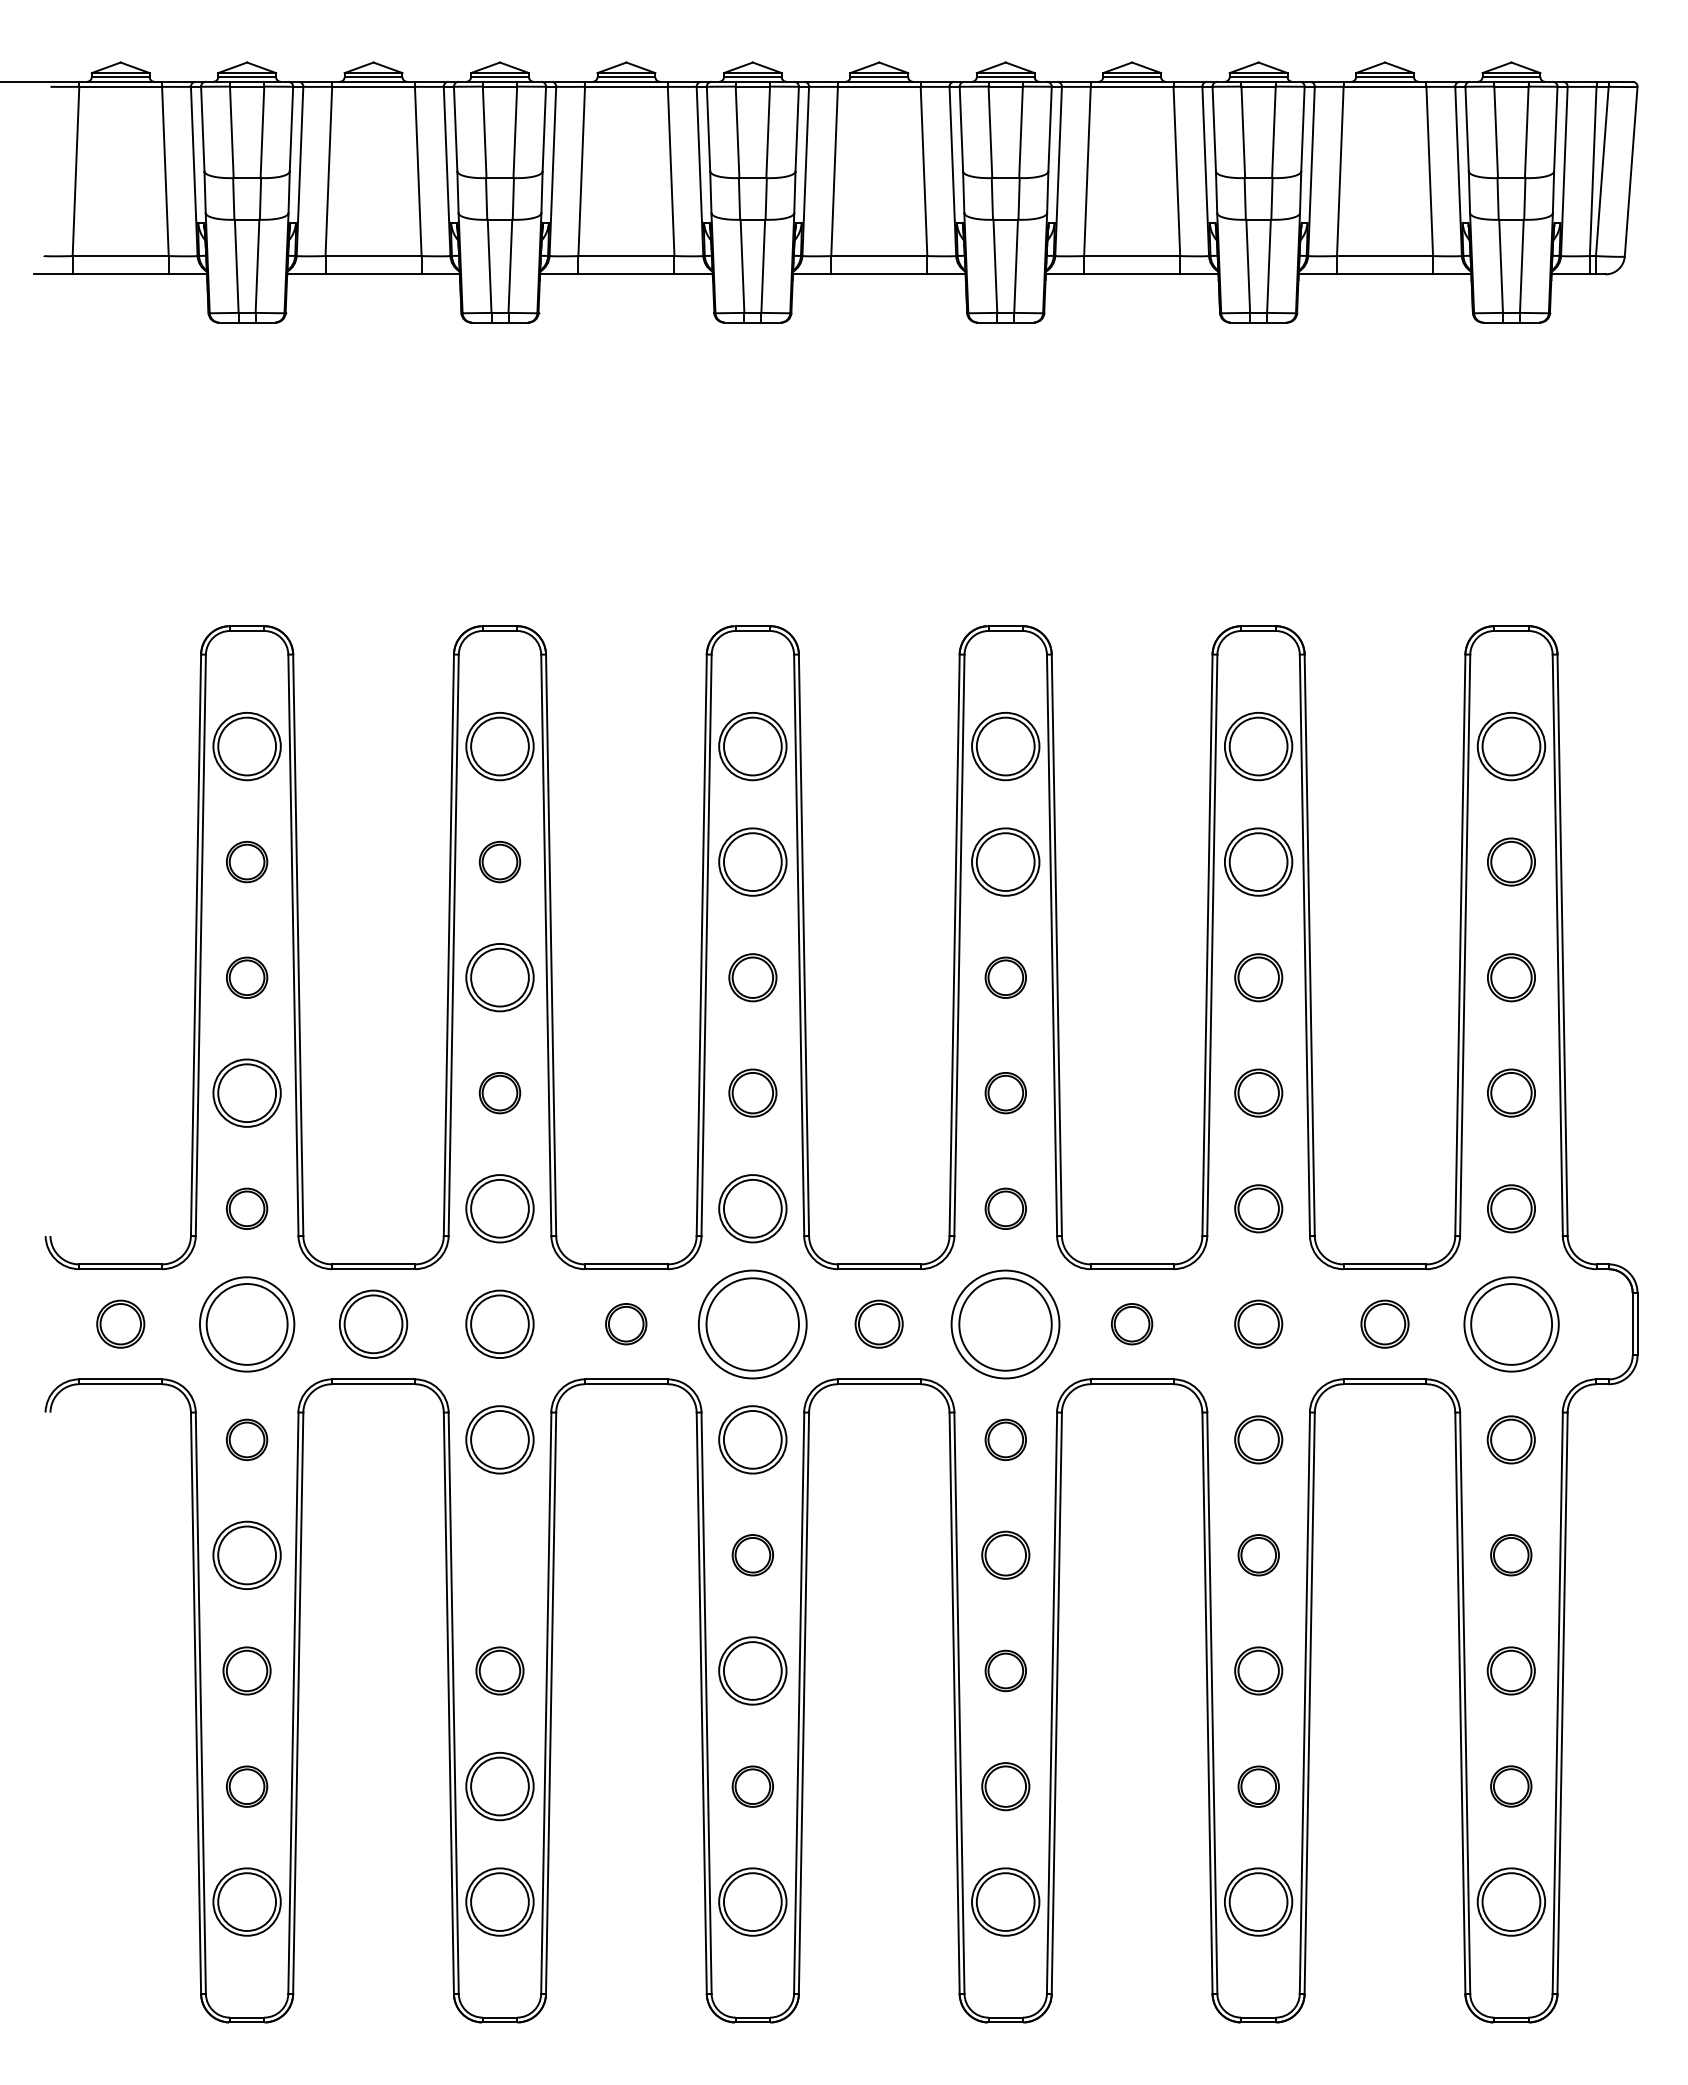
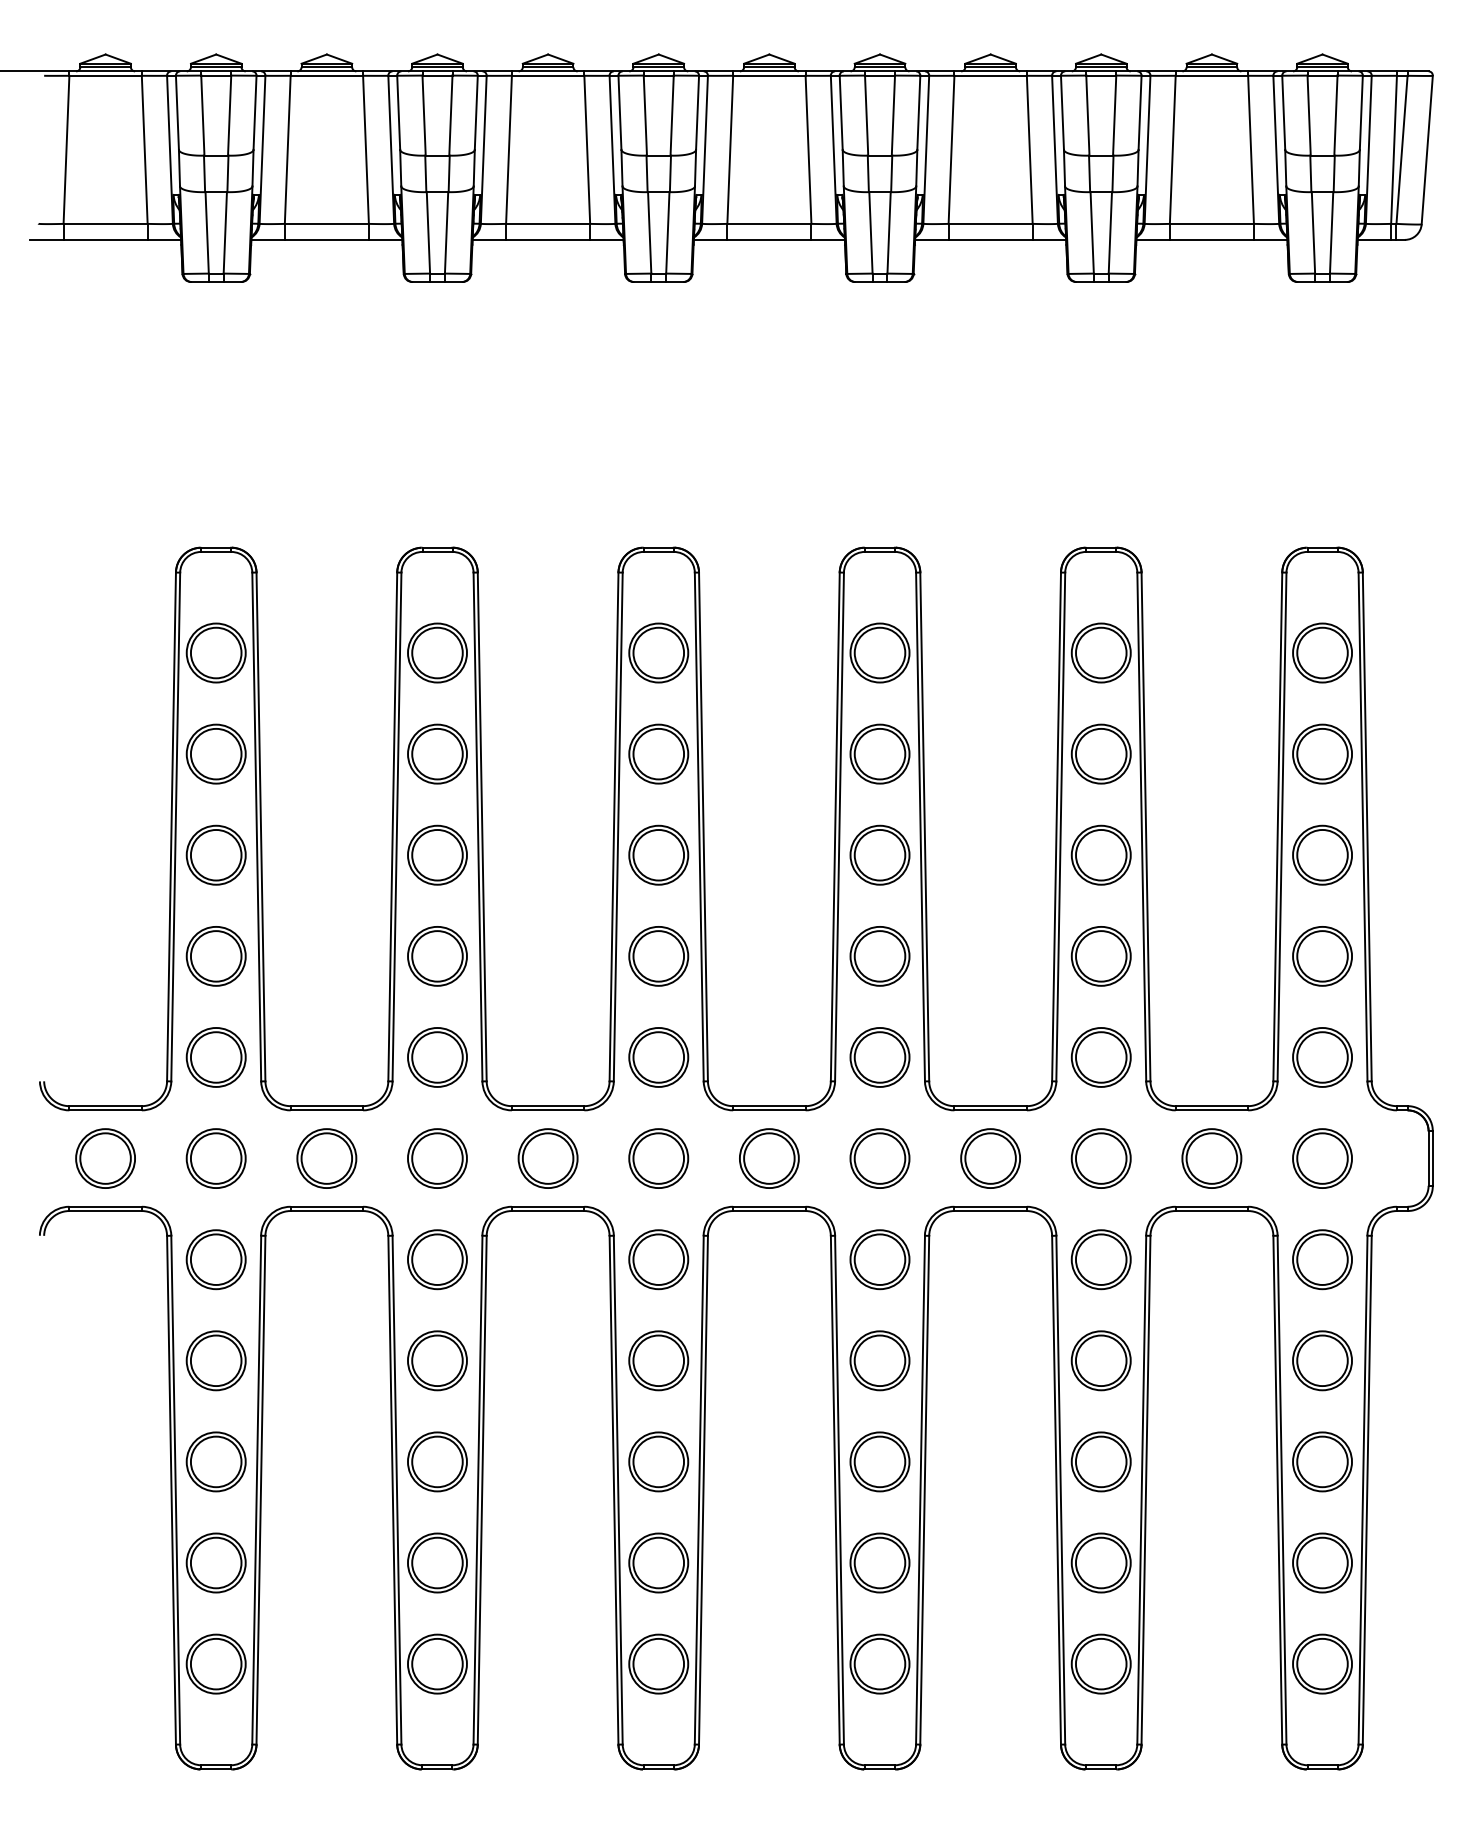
part: (246, 861) -> (215, 753), size x1.67
part: (499, 861) -> (437, 753), size x1.67
part: (1511, 861) -> (1322, 753), size x1.43
part: (246, 977) -> (215, 855), size x1.67
part: (752, 977) -> (658, 855), size x1.43
part: (1005, 977) -> (879, 855), size x1.67
part: (1258, 977) -> (1101, 855), size x1.43
part: (1511, 977) -> (1322, 855), size x1.43
part: (499, 1092) -> (437, 955), size x1.67
part: (752, 1092) -> (658, 955), size x1.43
part: (1005, 1092) -> (879, 955), size x1.67
part: (1258, 1092) -> (1101, 955), size x1.43
part: (1511, 1092) -> (1322, 955), size x1.43
part: (246, 1208) -> (215, 1057), size x1.67
part: (1005, 1208) -> (879, 1057), size x1.67
part: (1258, 1208) -> (1101, 1057), size x1.43
part: (1511, 1208) -> (1322, 1057), size x1.43
part: (120, 1323) -> (105, 1157), size x1.43
part: (246, 1323) -> (215, 1157), size x0.71
part: (625, 1323) -> (547, 1157), size x1.67
part: (752, 1323) -> (658, 1157), size x0.62
part: (878, 1323) -> (768, 1157), size x1.43
part: (1005, 1323) -> (879, 1157), size x0.62
part: (1131, 1323) -> (990, 1157), size x1.67
part: (1258, 1323) -> (1101, 1157), size x1.43
part: (1384, 1323) -> (1211, 1157), size x1.43
part: (1510, 1323) -> (1321, 1157), size x0.71
part: (246, 1439) -> (215, 1259), size x1.67
part: (1005, 1439) -> (879, 1259), size x1.67
part: (1258, 1439) -> (1101, 1259), size x1.43
part: (1510, 1439) -> (1321, 1259), size x1.43
part: (499, 1554) -> (437, 1360), added
part: (752, 1554) -> (658, 1360), size x1.67
part: (1005, 1554) -> (879, 1360), size x1.43
part: (1258, 1554) -> (1101, 1360), size x1.67
part: (1510, 1554) -> (1321, 1360), size x1.67
part: (246, 1670) -> (215, 1461), size x1.43
part: (499, 1670) -> (437, 1461), size x1.43
part: (1005, 1670) -> (879, 1461), size x1.67
part: (1258, 1670) -> (1101, 1461), size x1.43
part: (1510, 1670) -> (1321, 1461), size x1.43
part: (246, 1786) -> (215, 1563), size x1.67
part: (752, 1786) -> (658, 1563), size x1.67
part: (1005, 1786) -> (879, 1563), size x1.43
part: (1258, 1786) -> (1101, 1563), size x1.67
part: (1510, 1786) -> (1321, 1563), size x1.67

